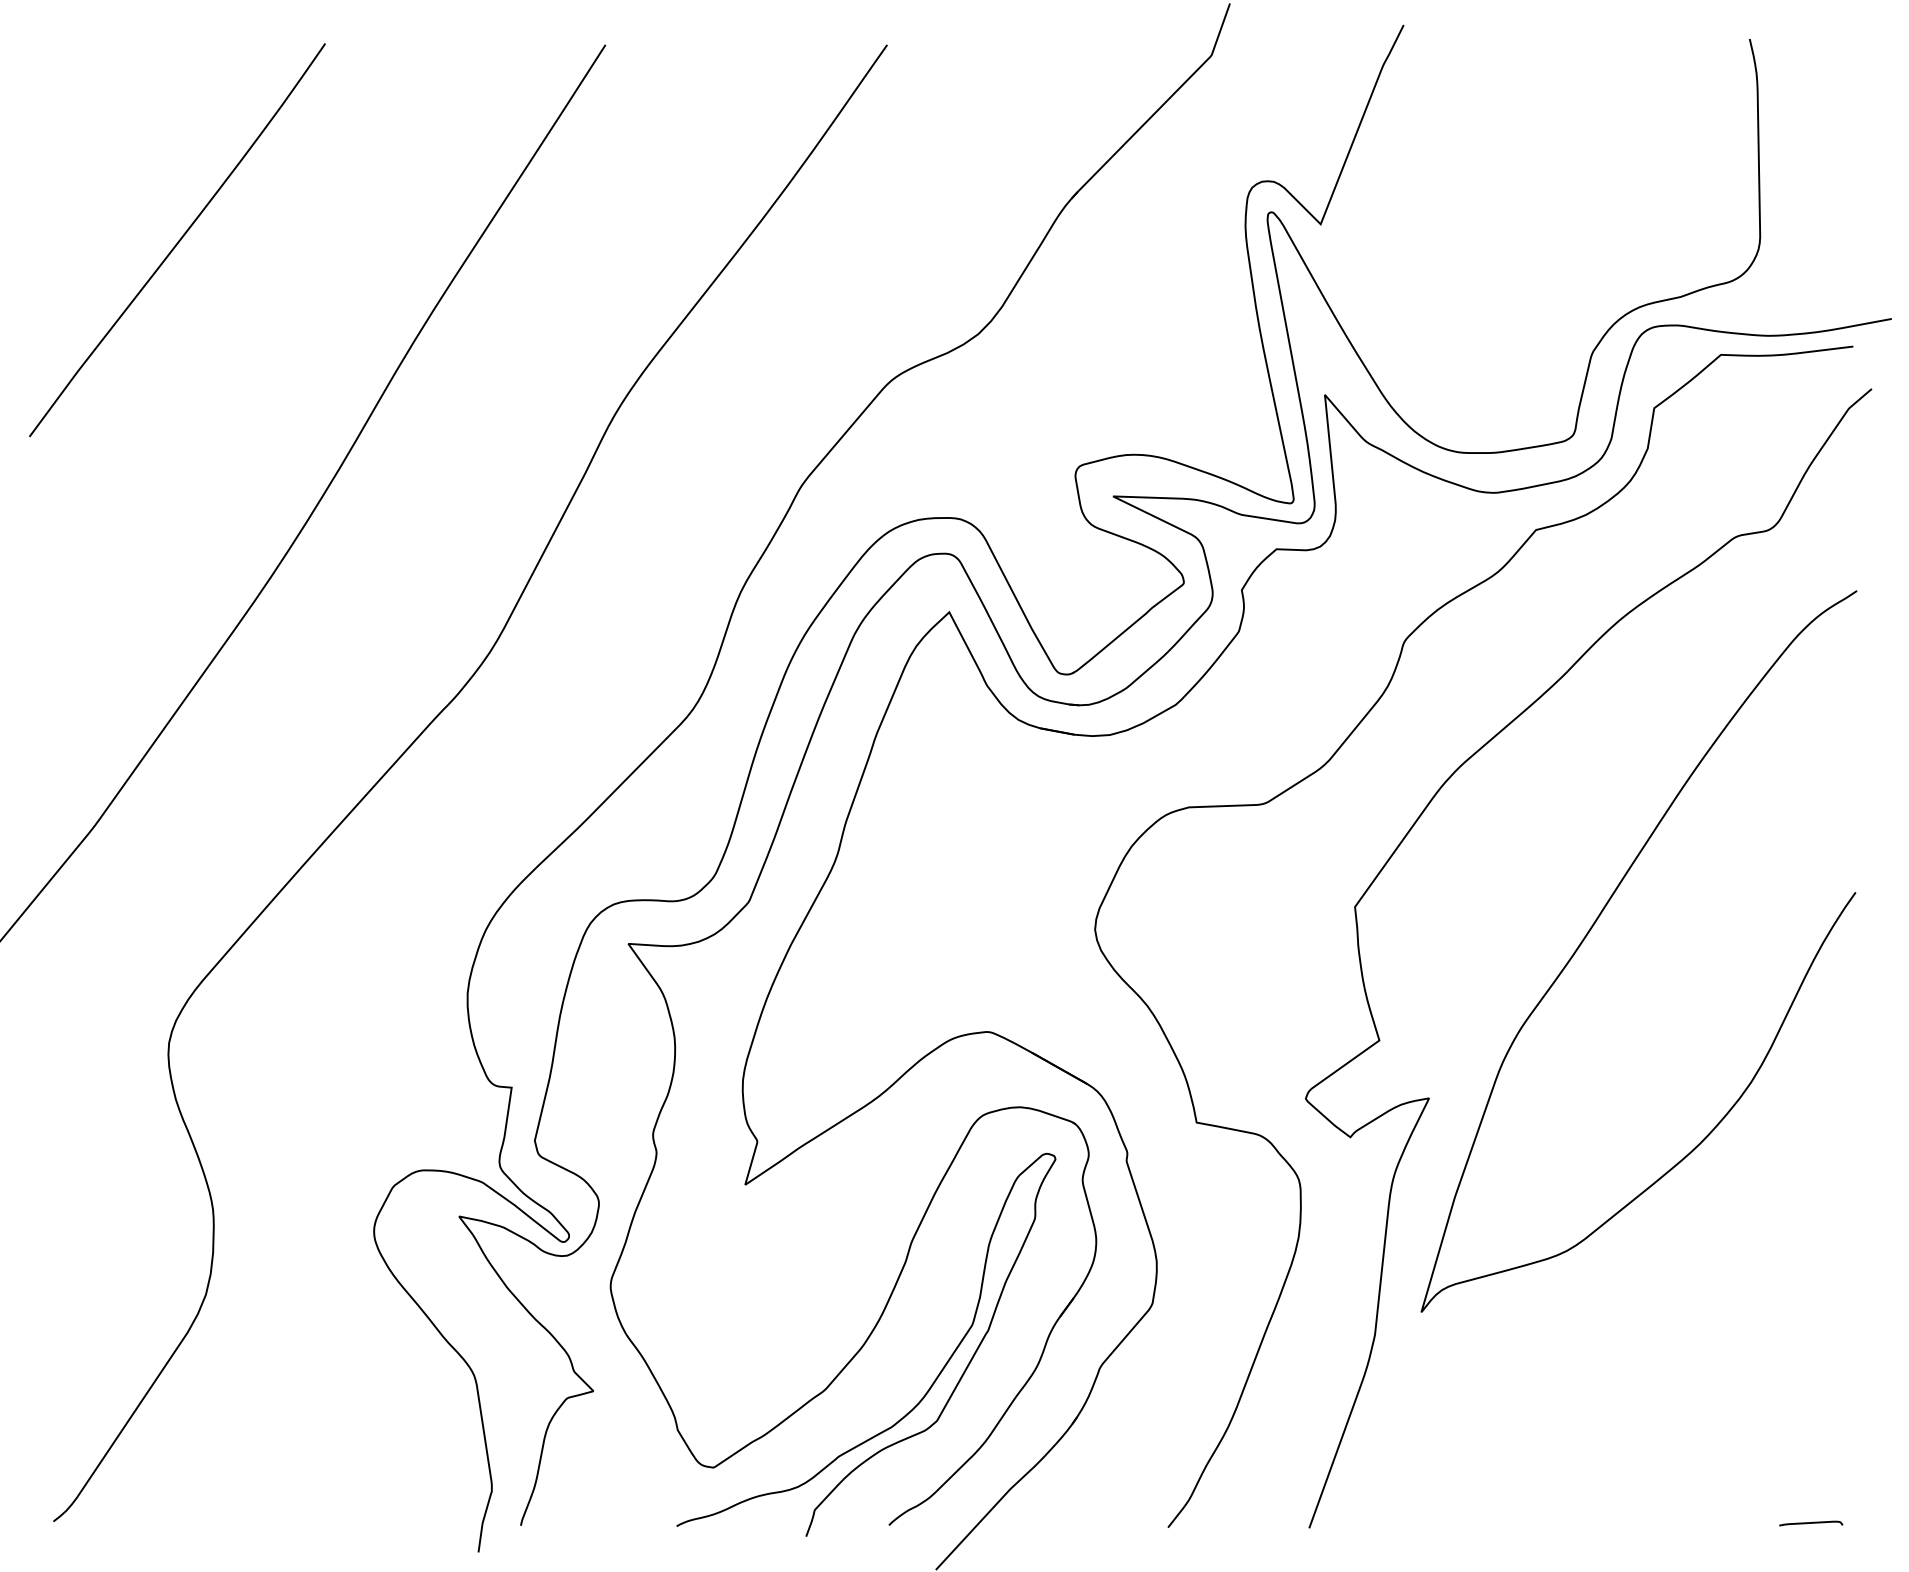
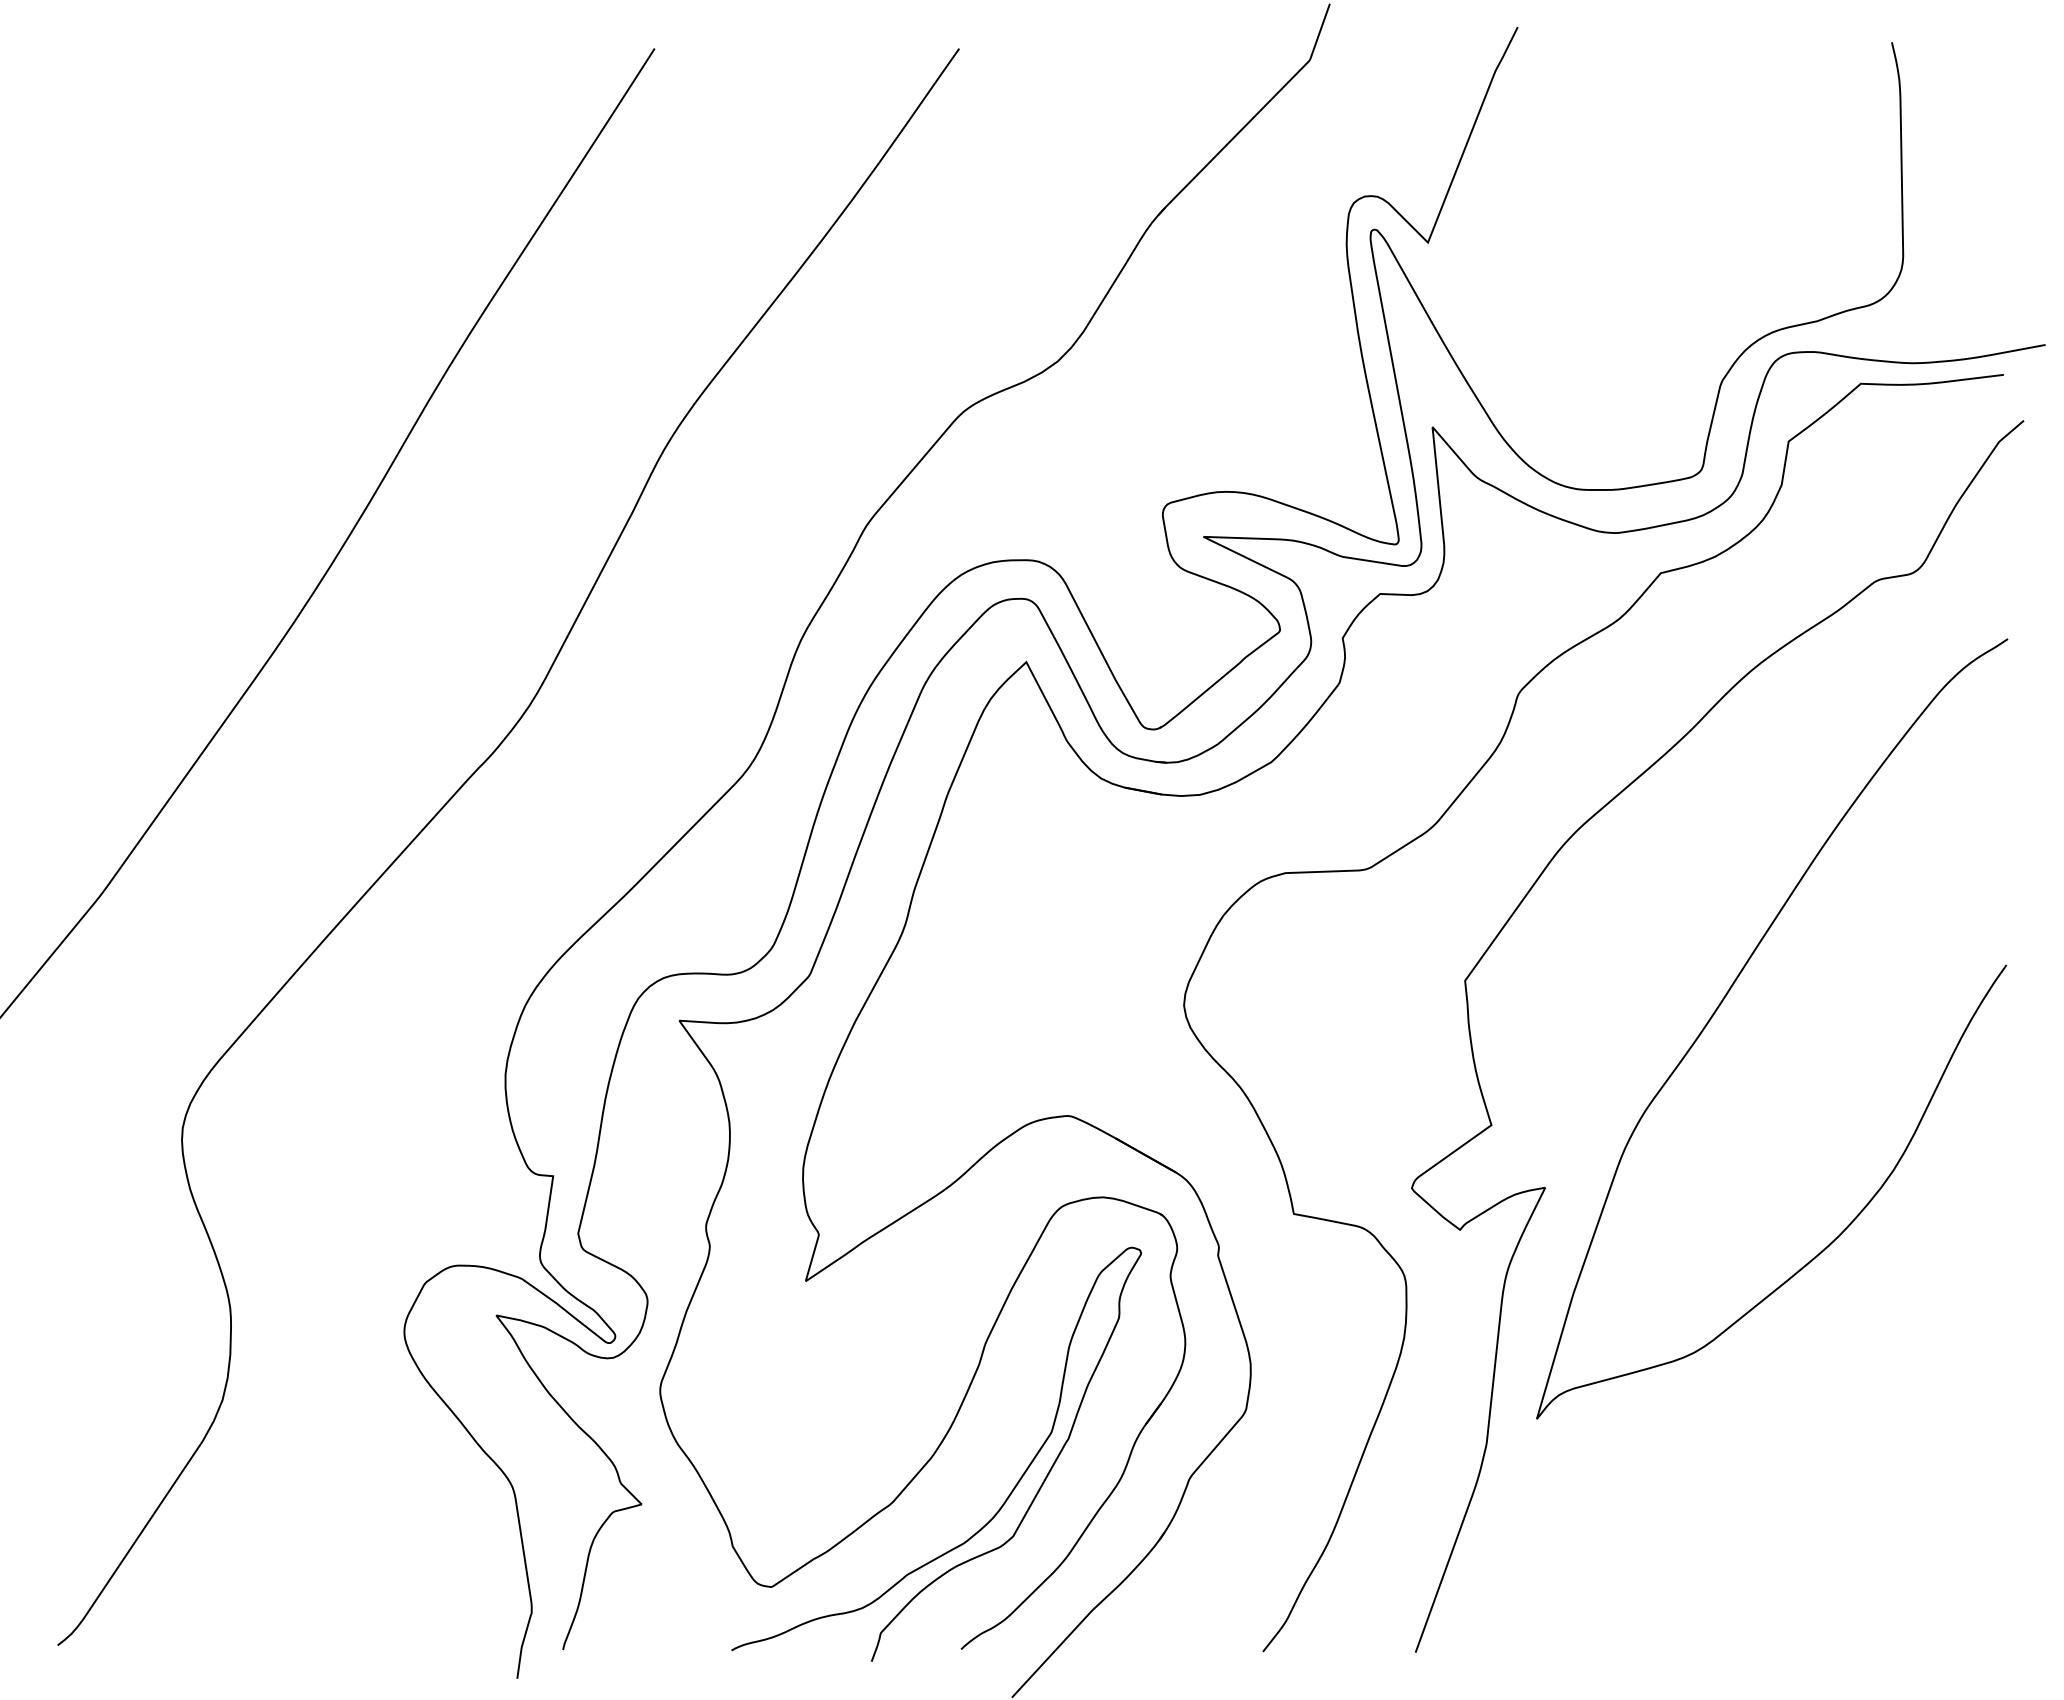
curve: (178, 240) -> (192, 260), removed
curve: (1810, 1523) -> (1957, 1647), removed

